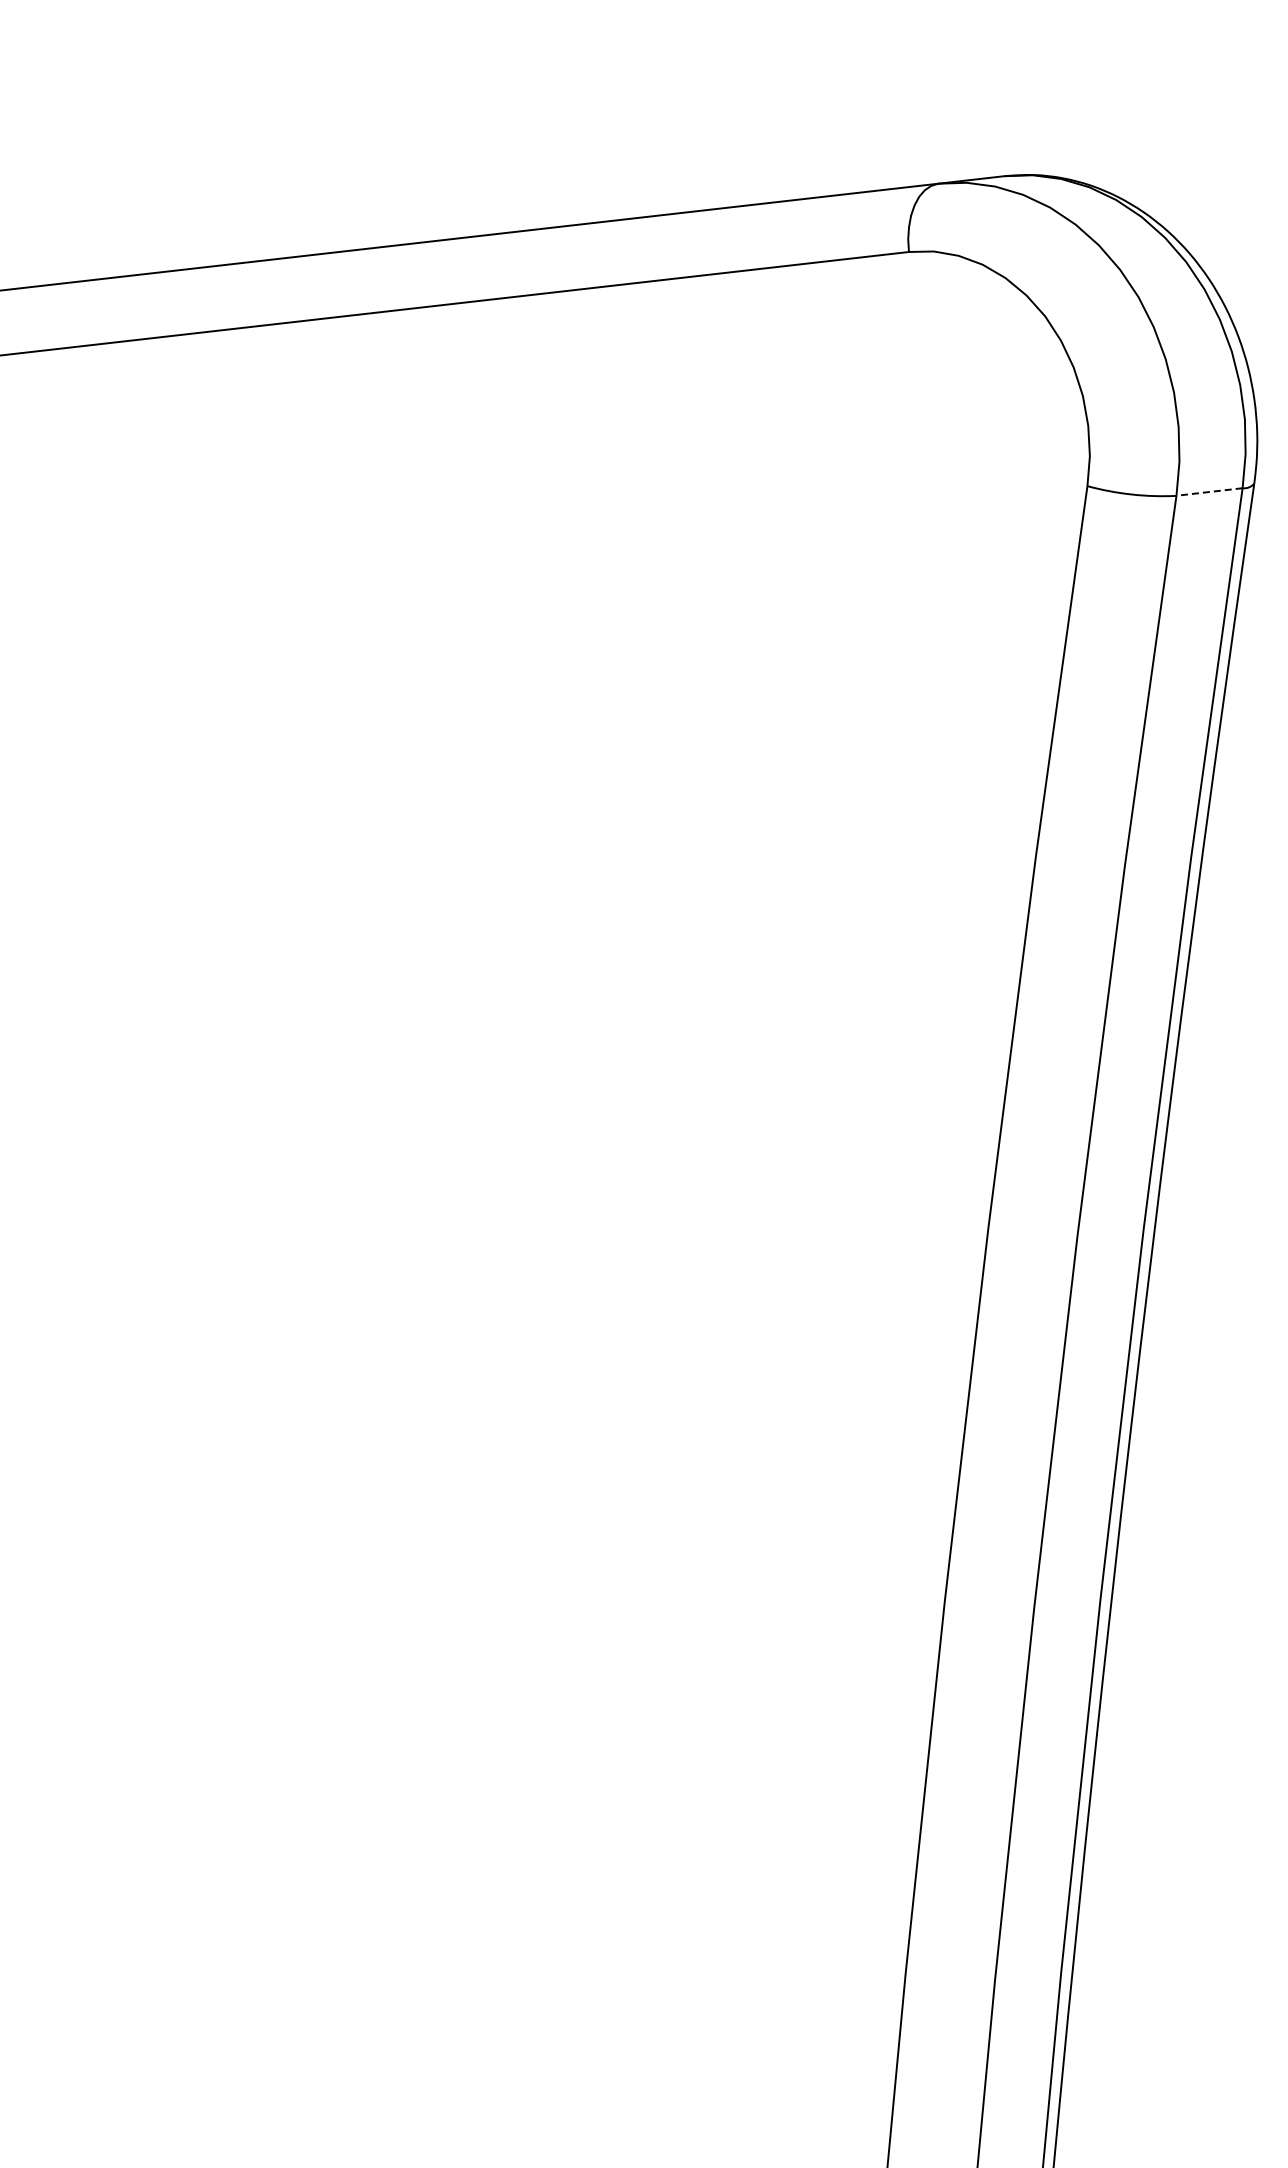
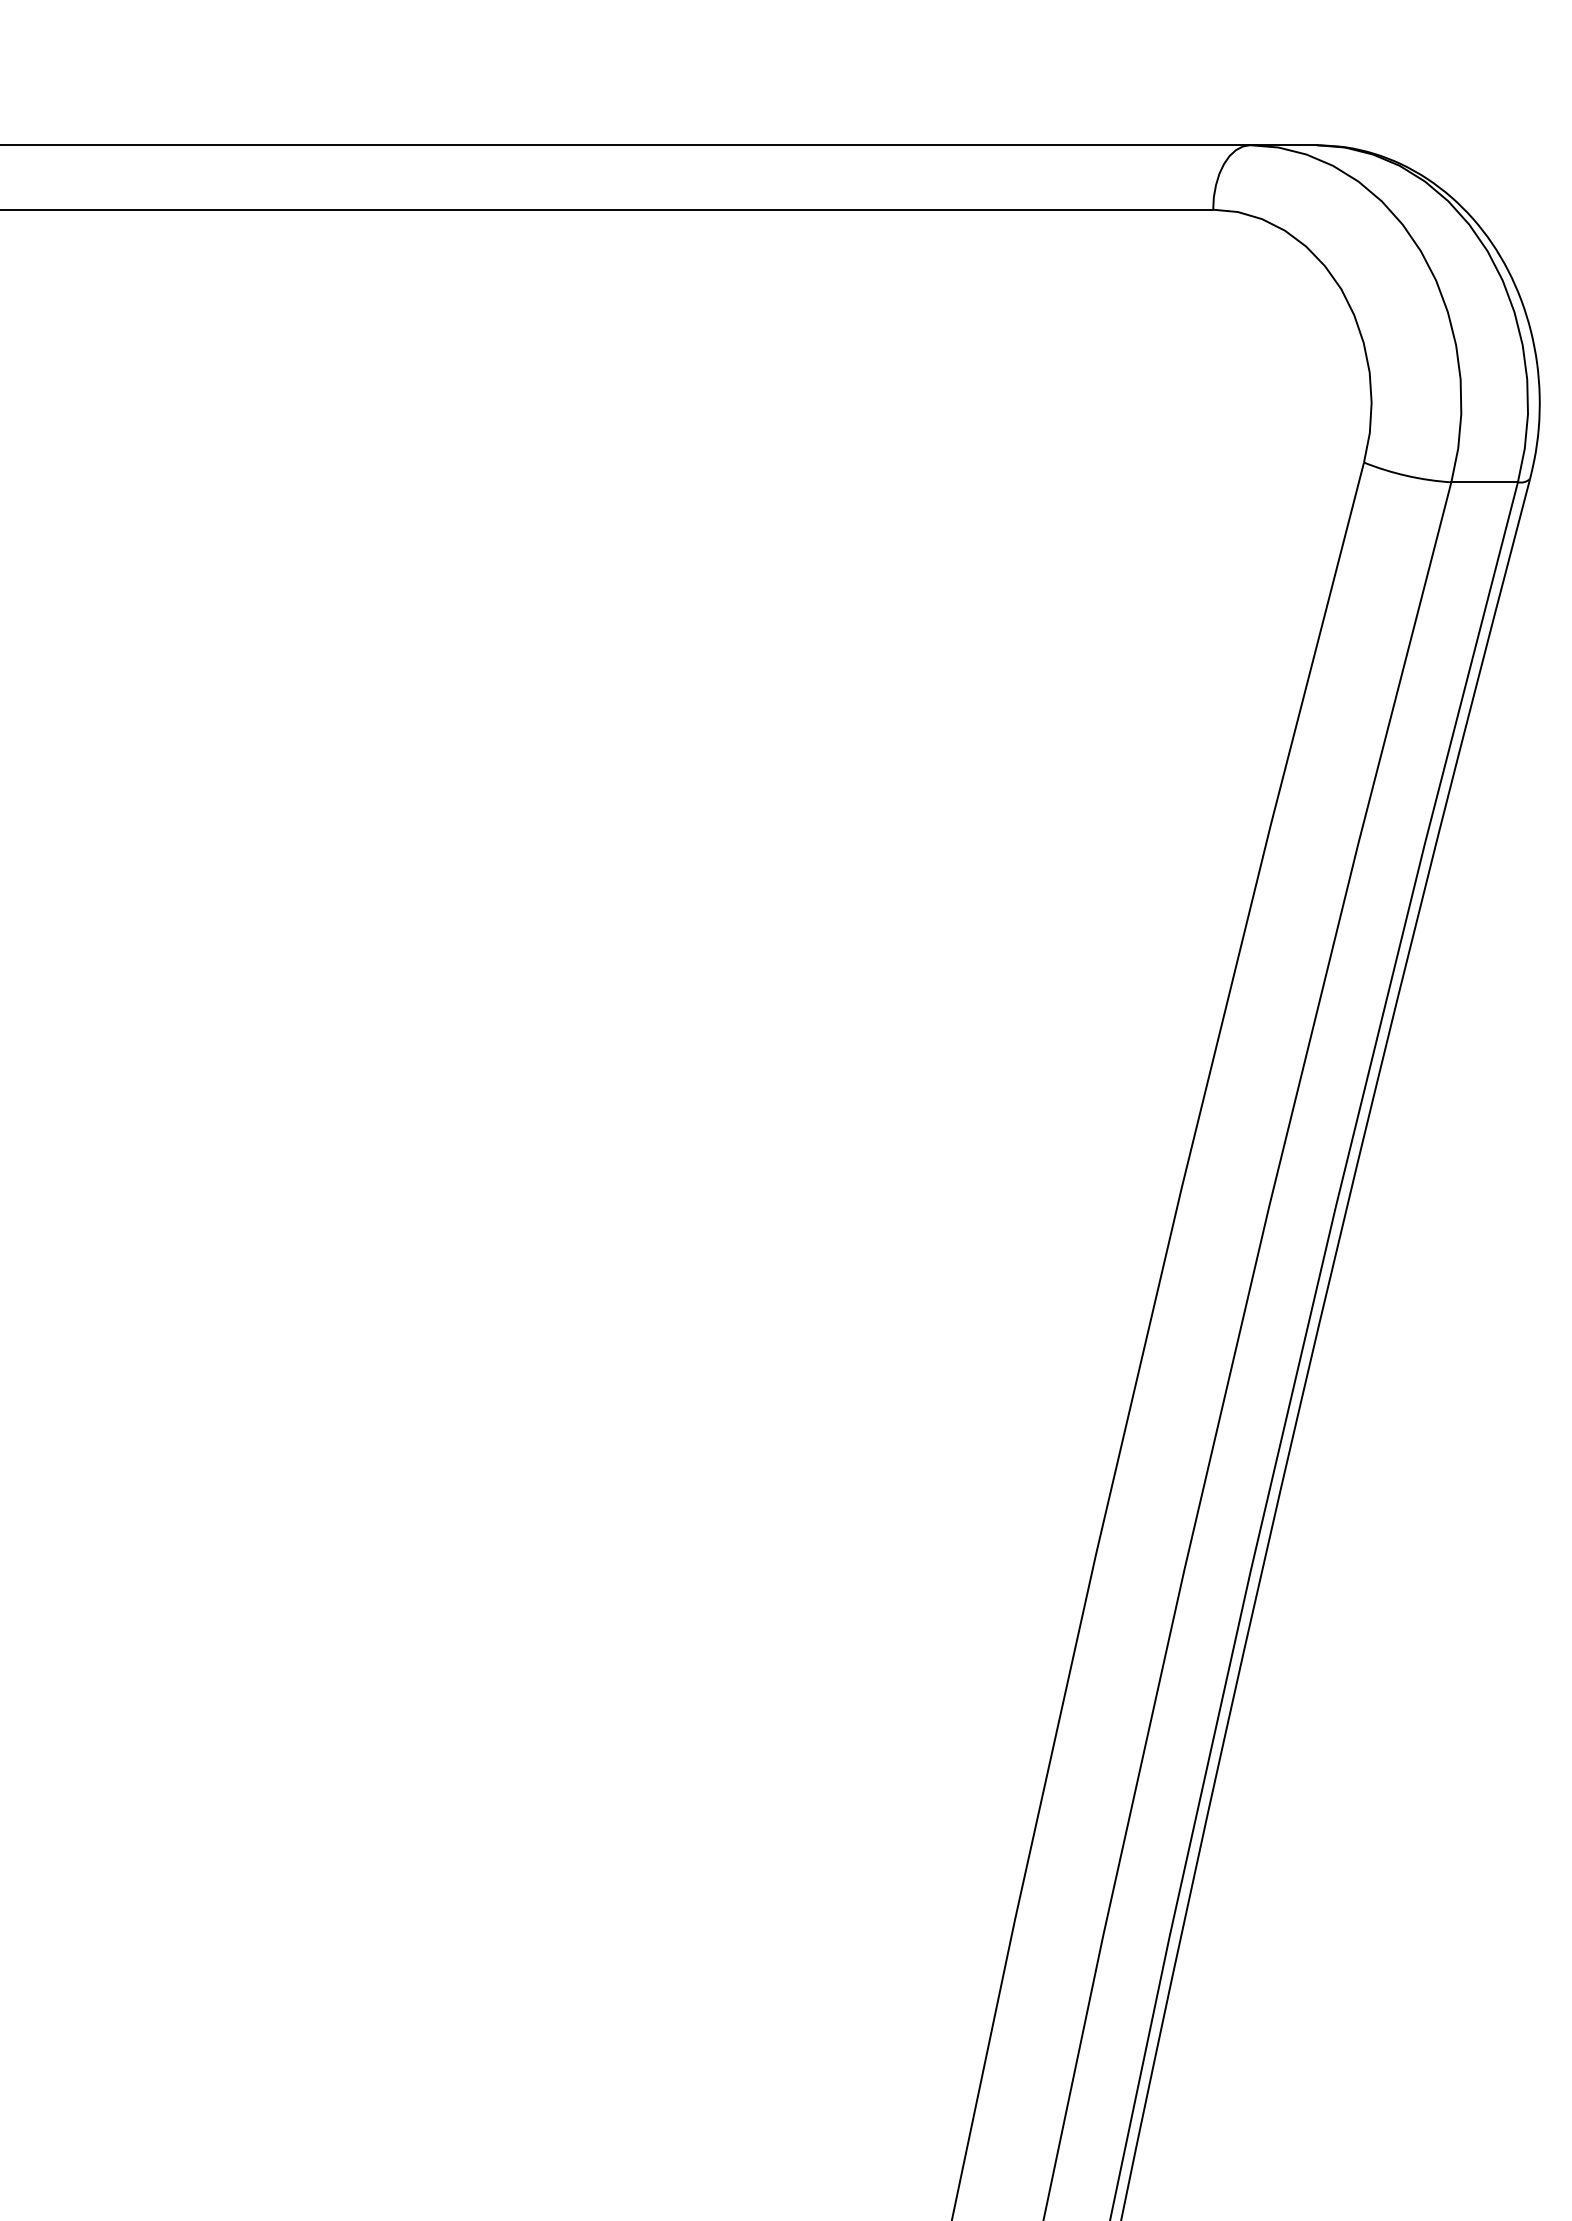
line: (1209, 492) -> (1484, 482), dashed -> solid

